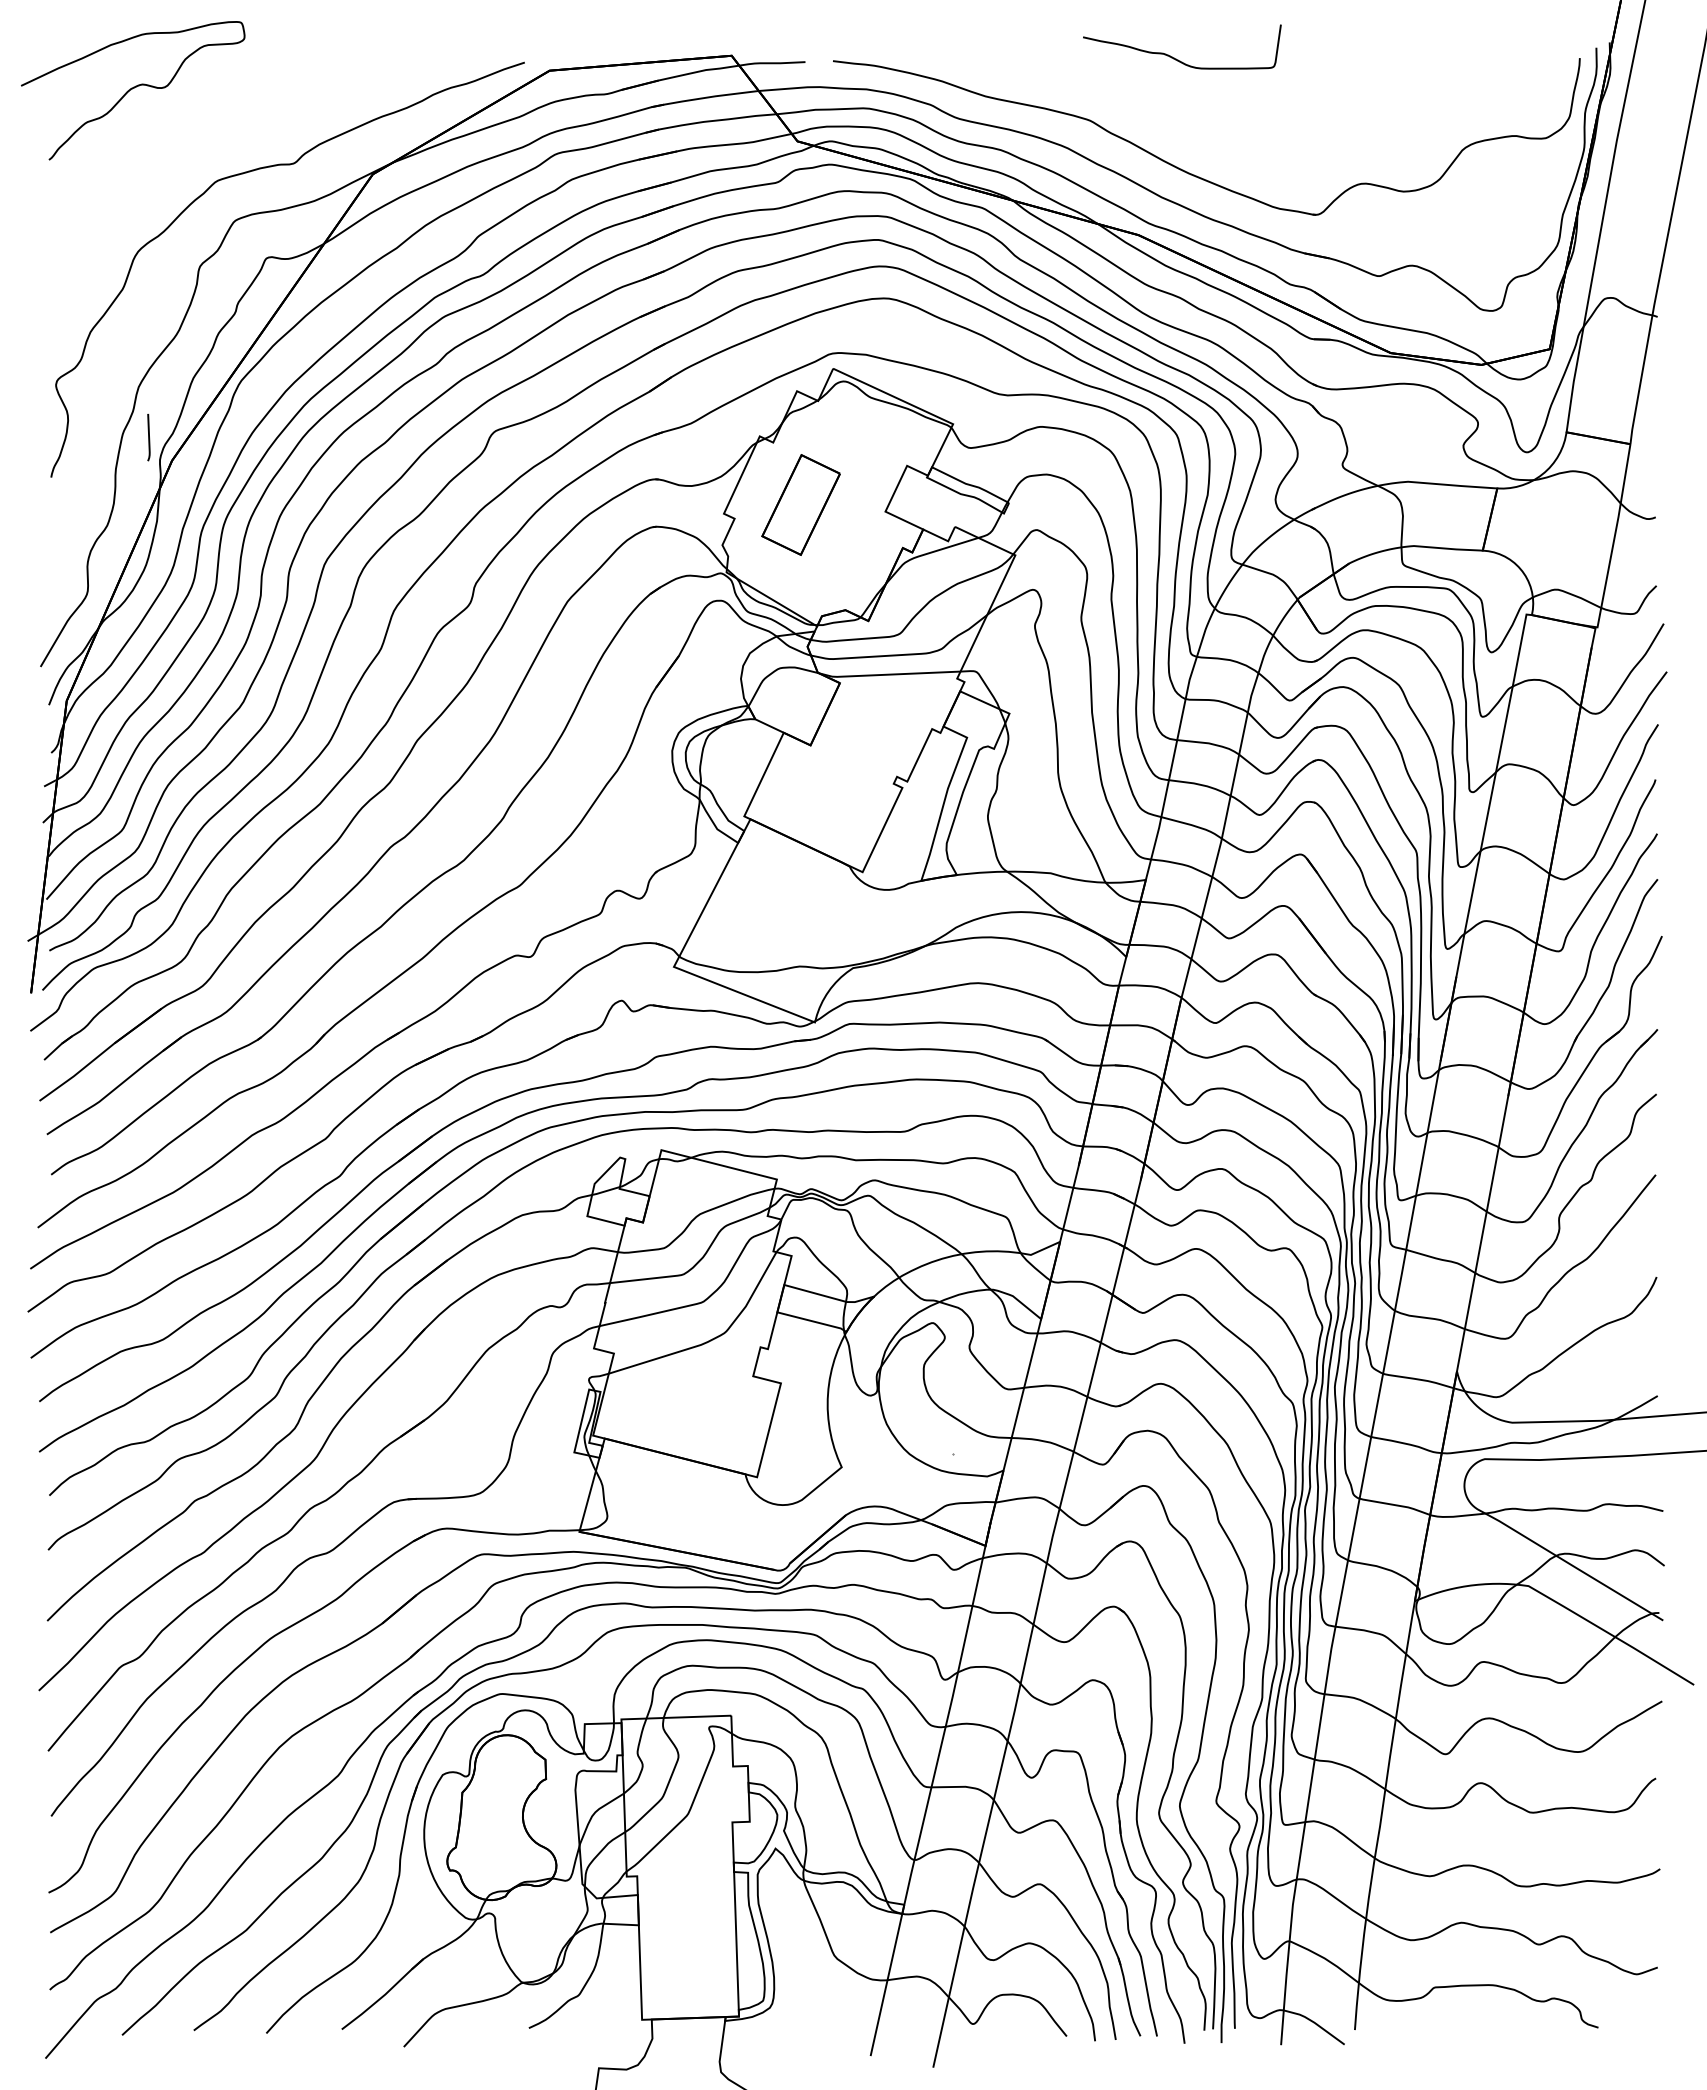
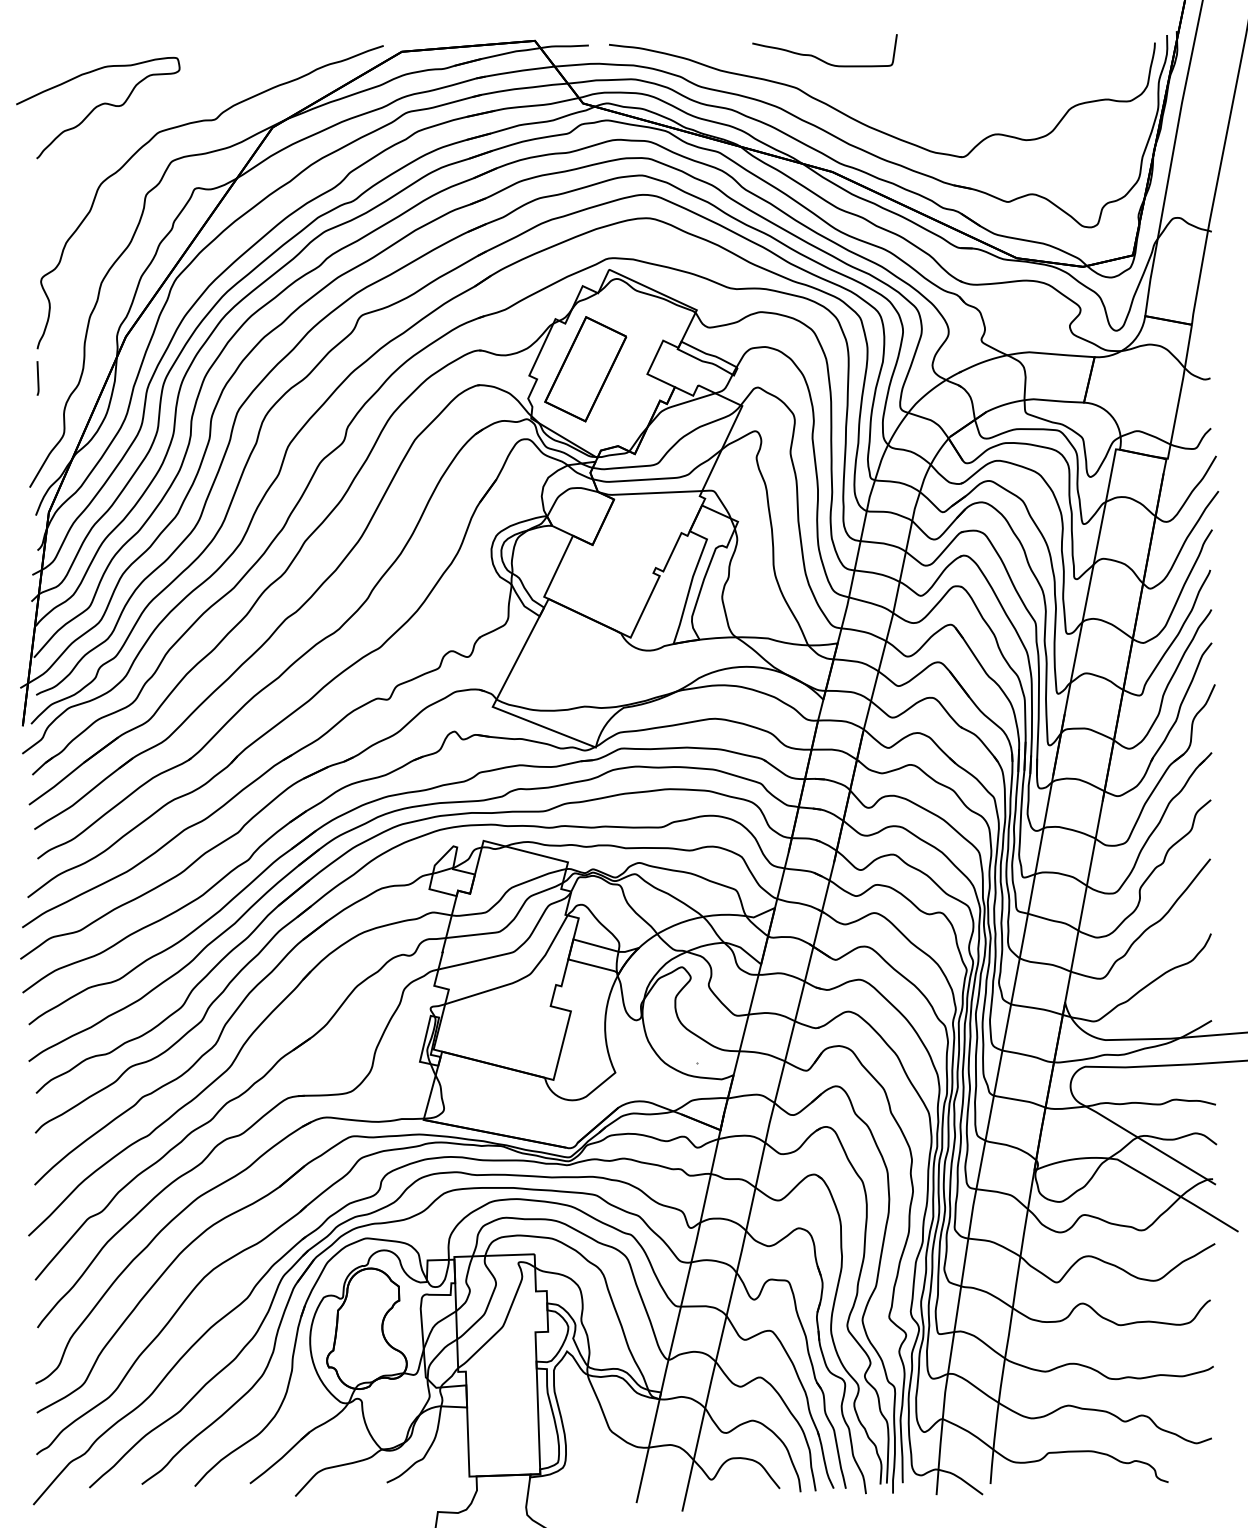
curve: (1176, 58) -> (820, 58), moved
curve: (132, 89) -> (97, 107), moved
line: (148, 437) -> (37, 378), moved
part: (800, 504) -> (585, 368), size x1.43

